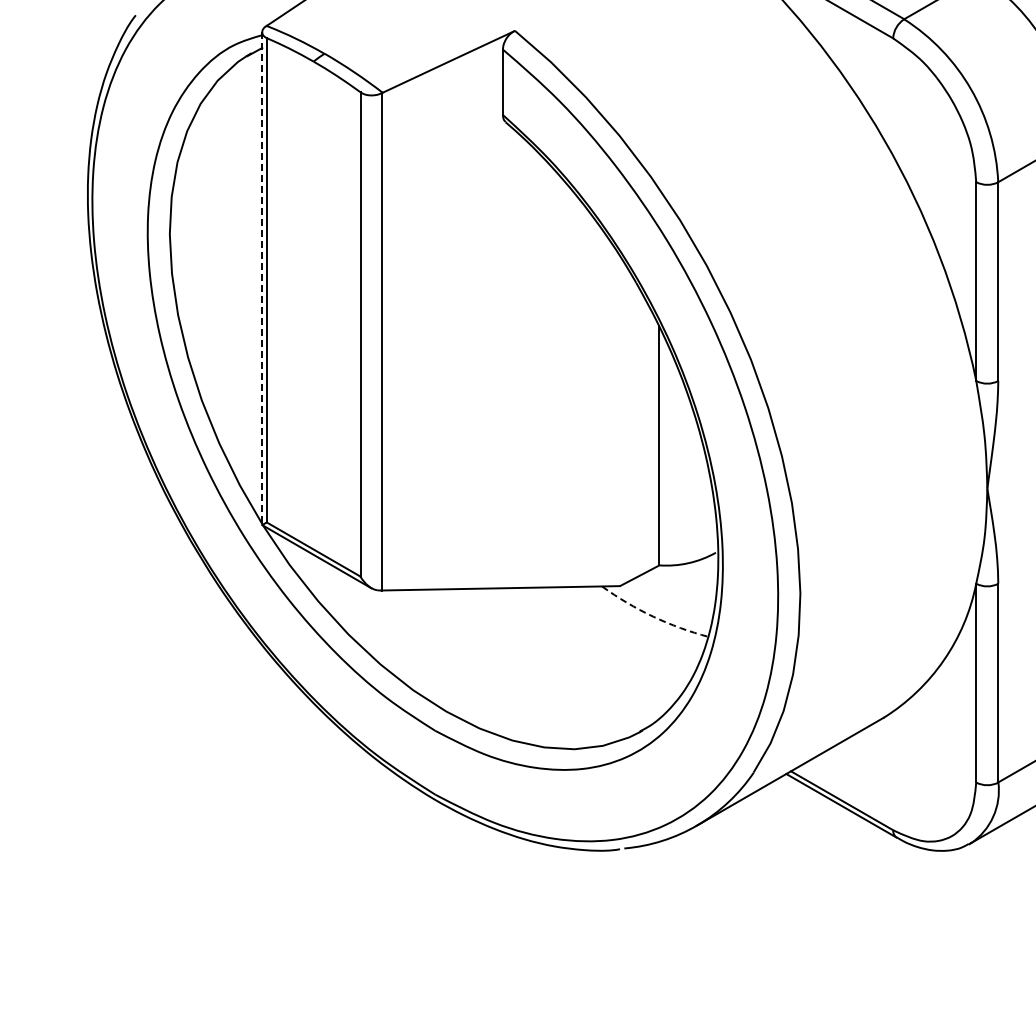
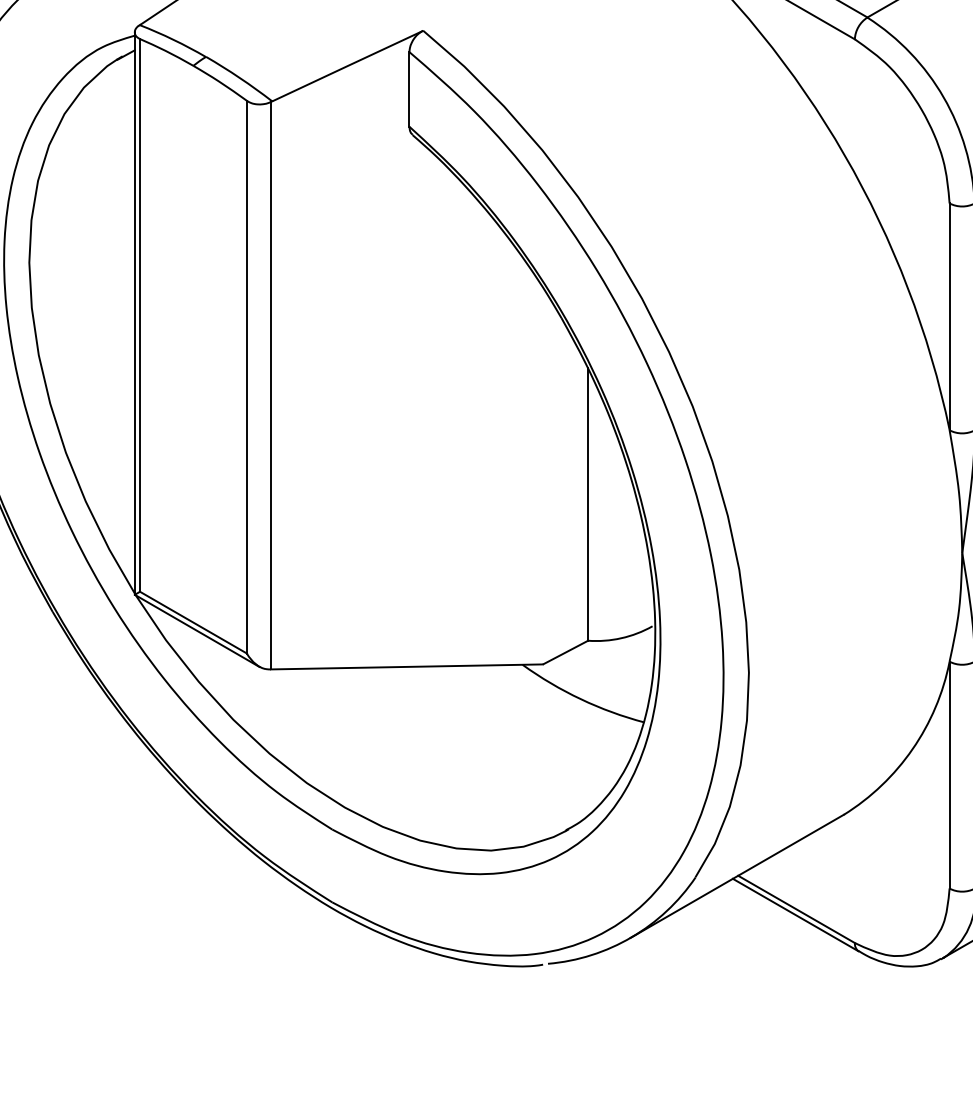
line: (262, 279) -> (135, 314), dashed -> solid
arc: (653, 616) -> (581, 699), dashed -> solid

